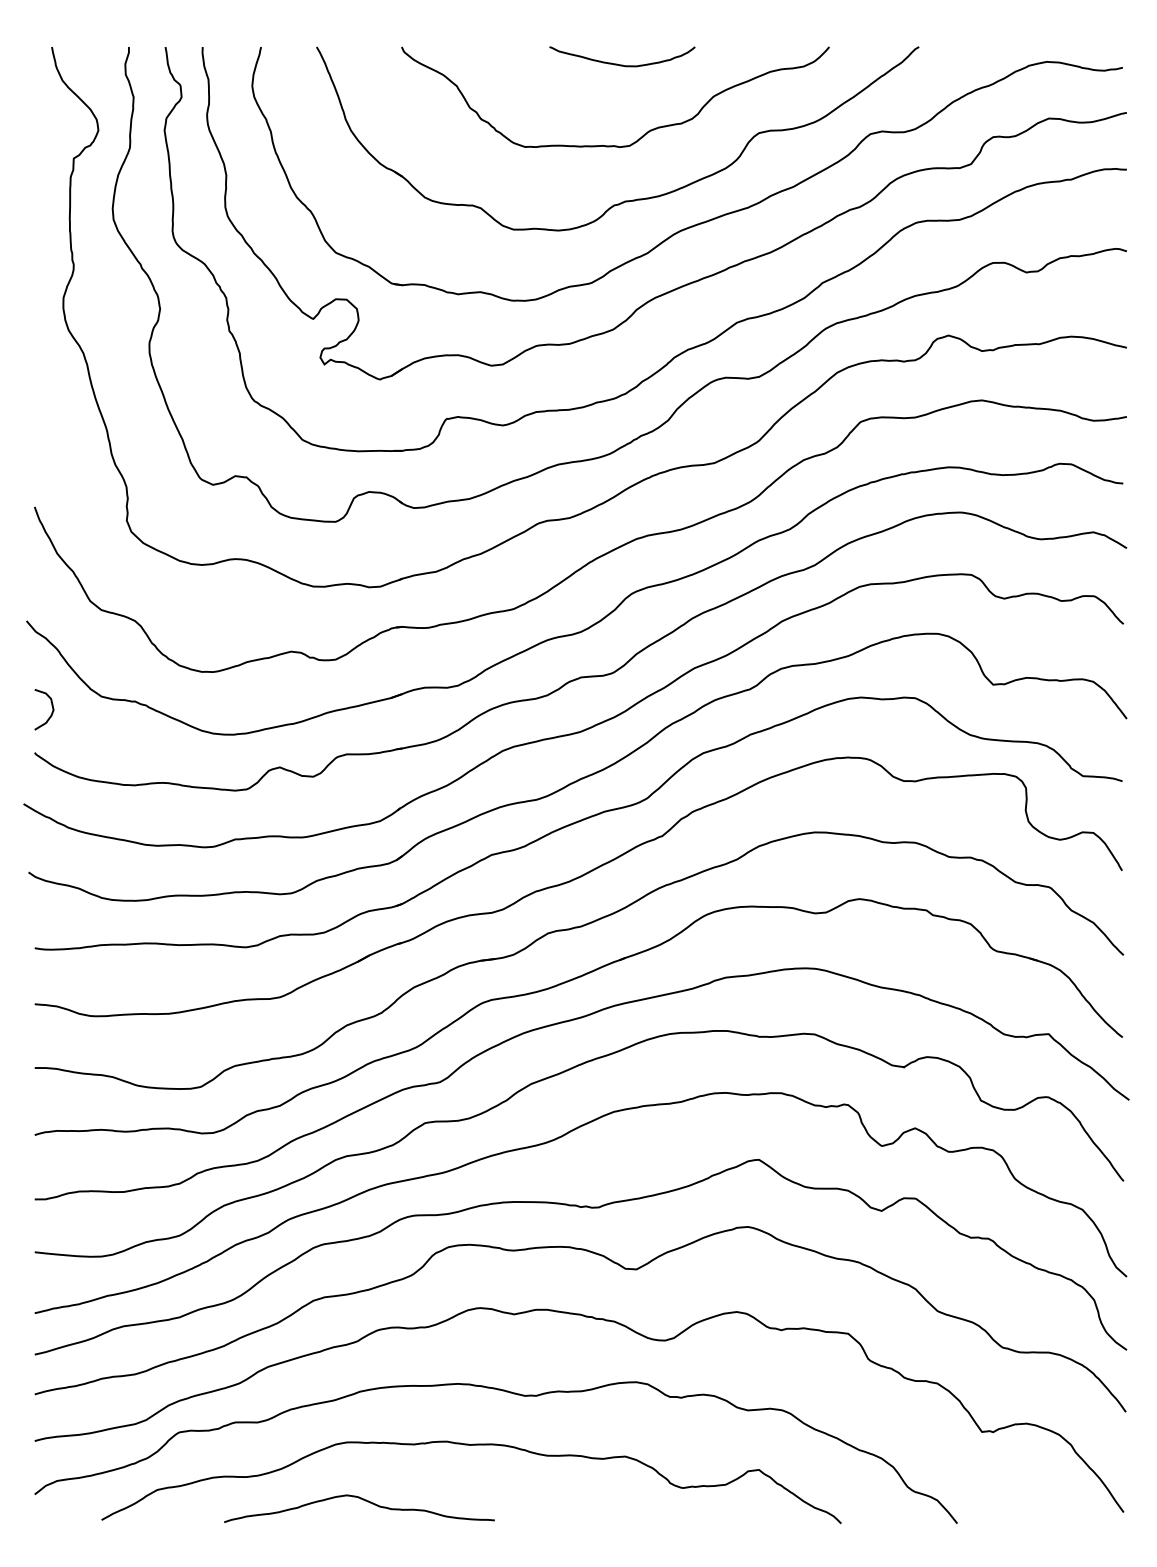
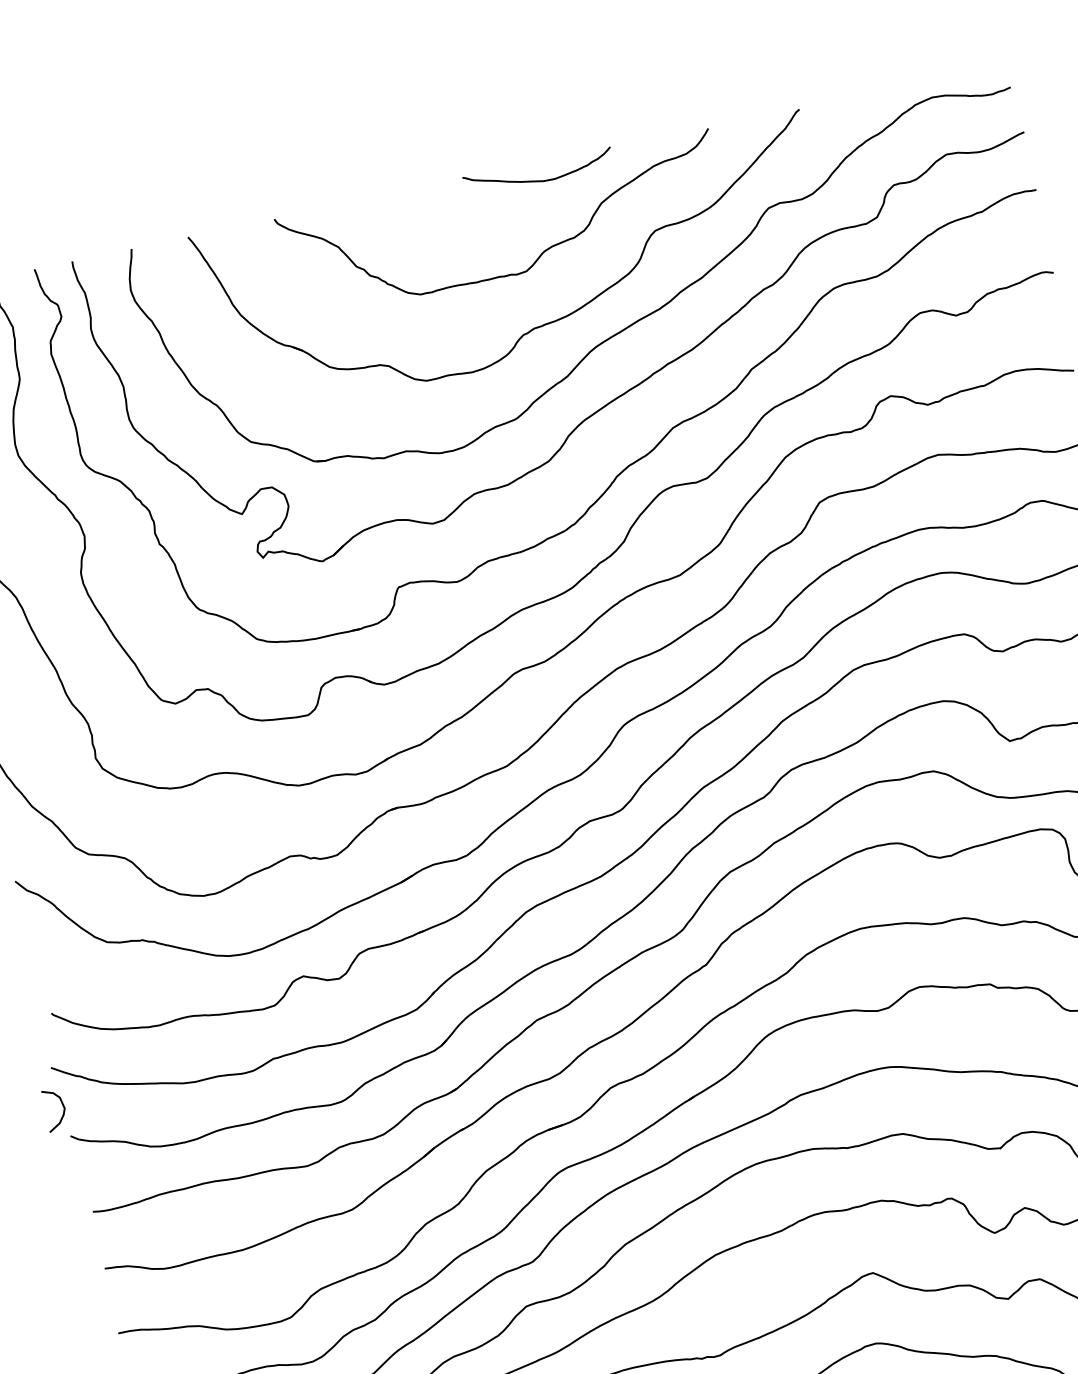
curve: (622, 64) -> (540, 180), moved
curve: (51, 706) -> (61, 1105), moved

